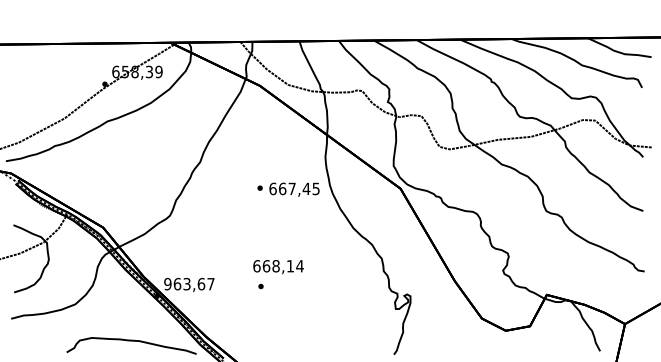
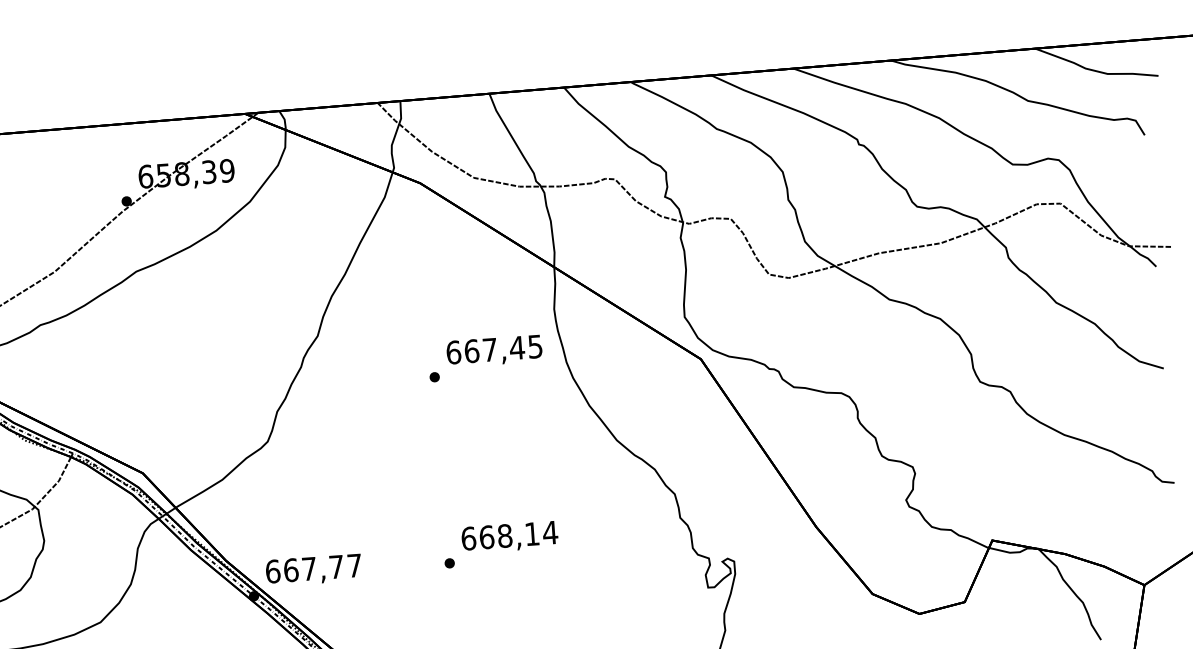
text: (294, 189) -> (494, 350), moved
text: (278, 267) -> (509, 538), moved
text: (184, 283) -> (304, 568), 963,67 -> 667,77

